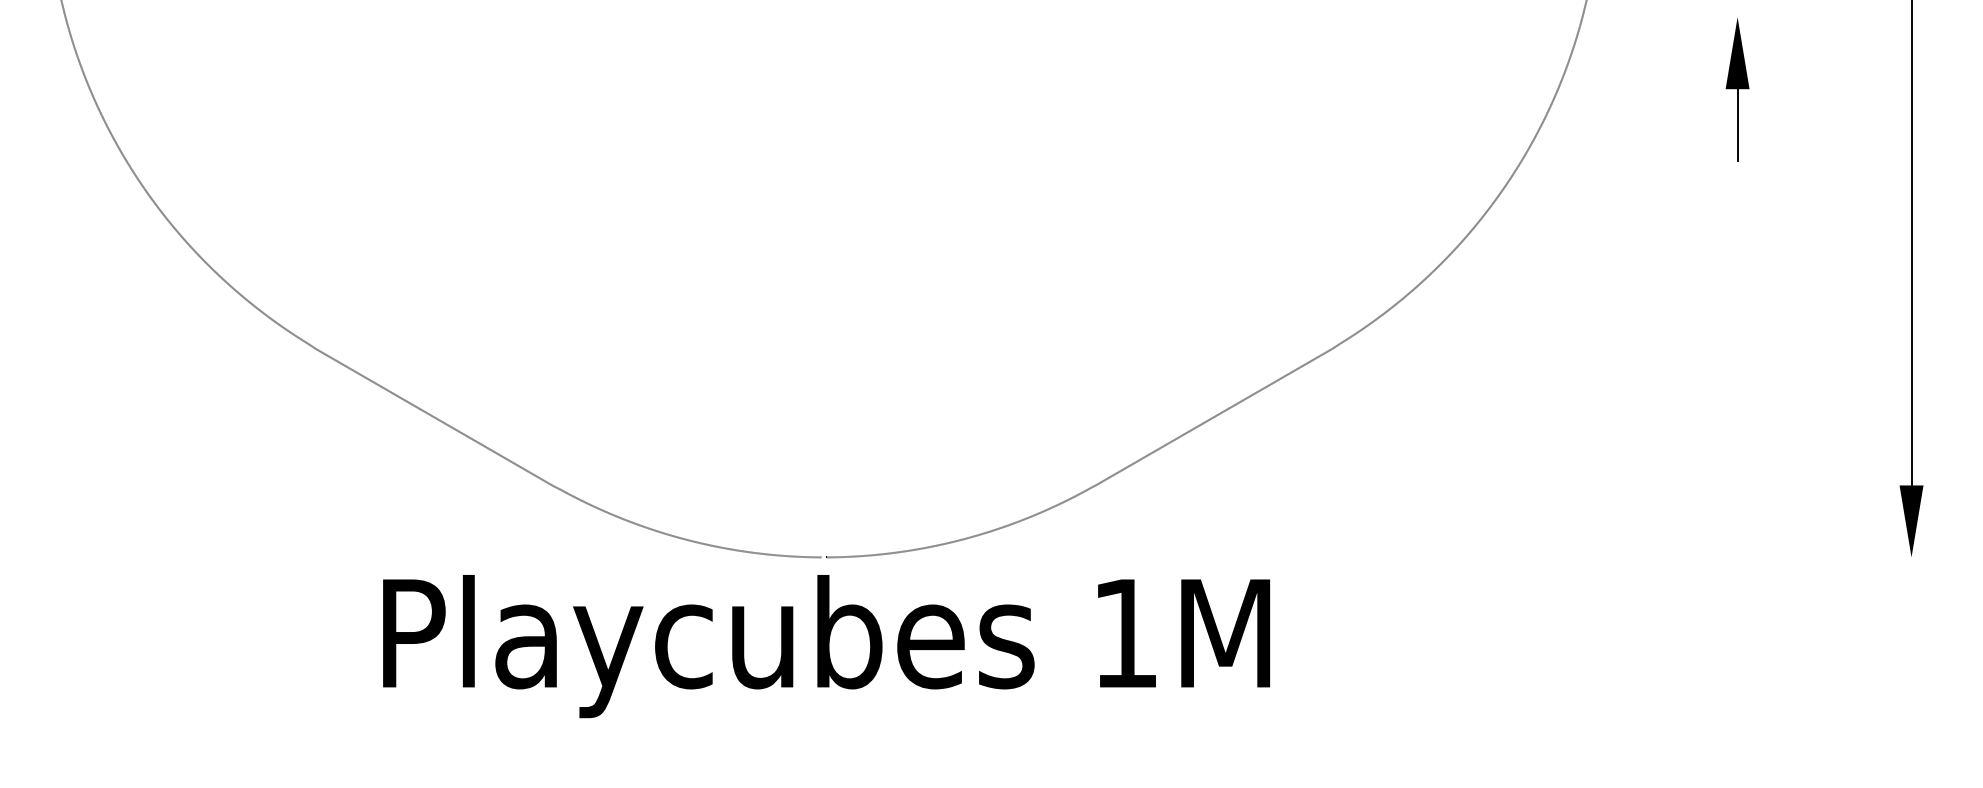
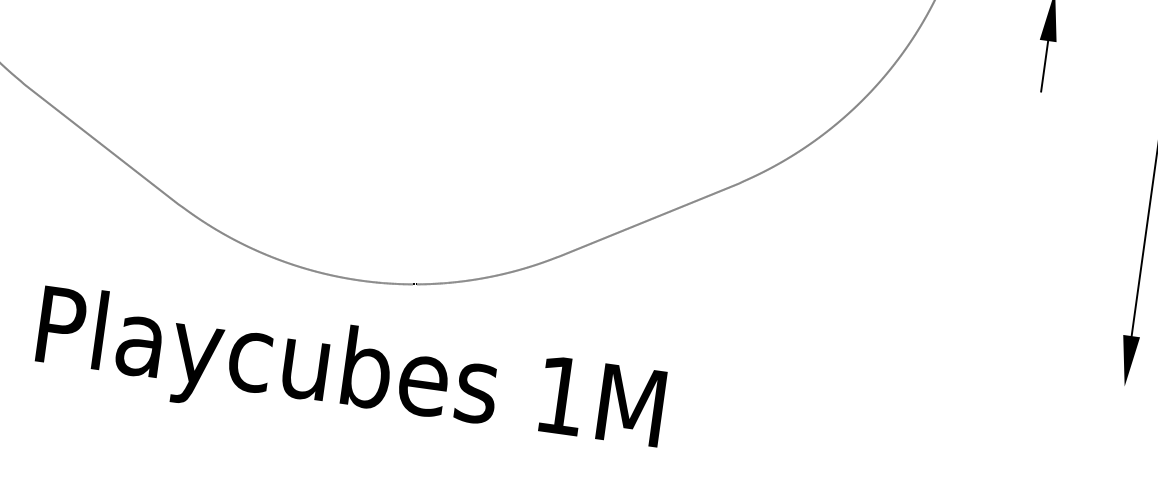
text: (826, 646) -> (349, 375), moved

